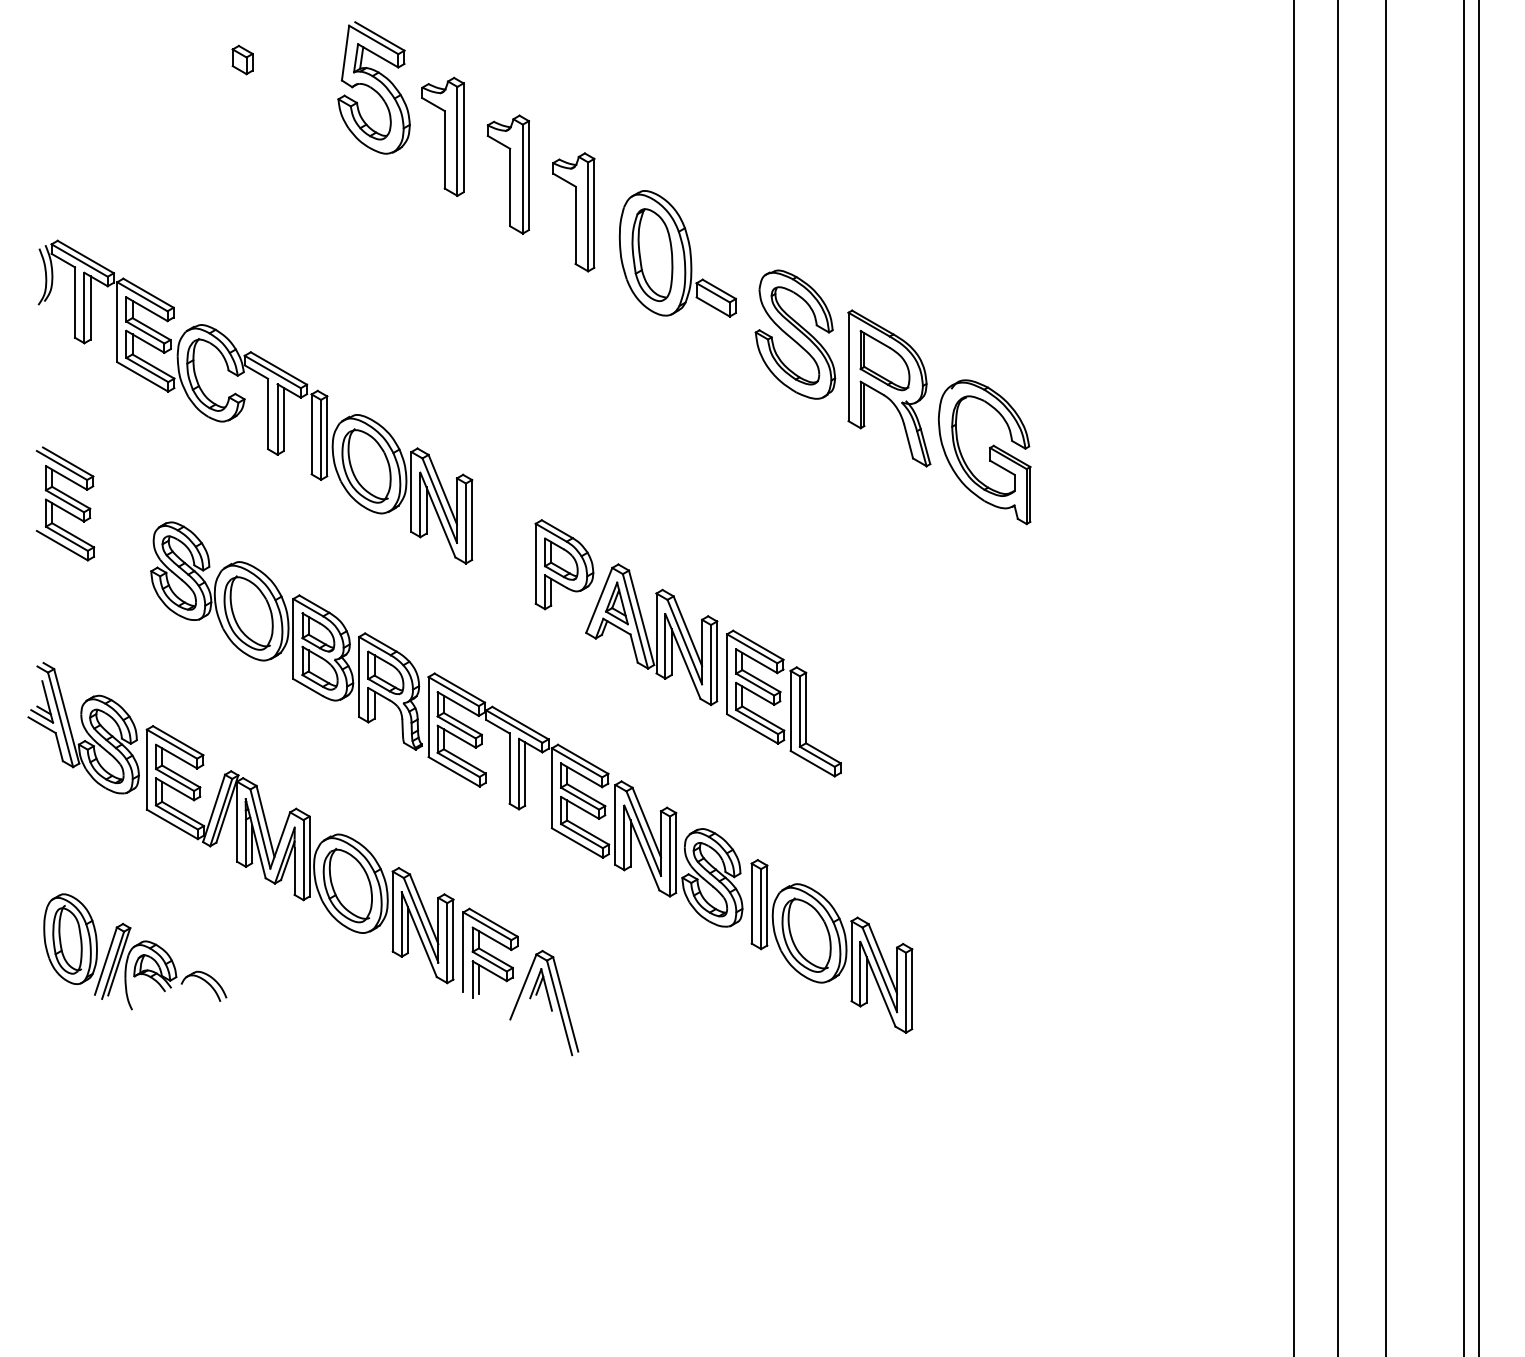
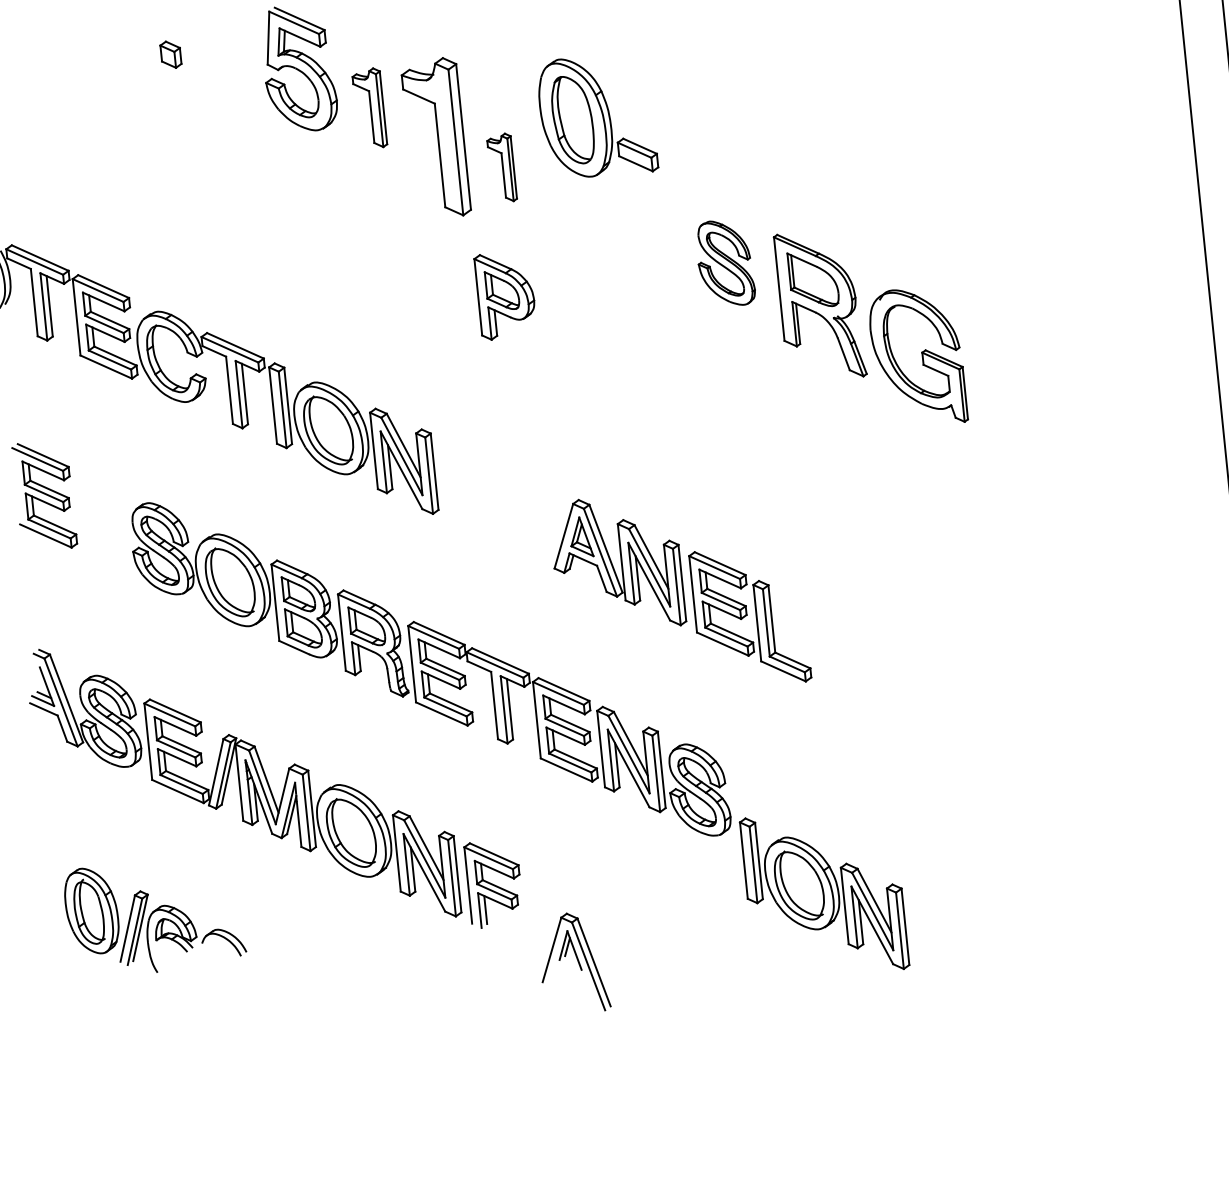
part: (442, 136) -> (369, 108), size x0.7
part: (507, 174) -> (434, 138), size x1.4
part: (573, 212) -> (501, 168), size x0.6
part: (677, 253) -> (596, 116), moved
part: (795, 334) -> (725, 263), size x0.7
part: (564, 564) -> (505, 295), moved
part: (831, 946) -> (824, 893), moved
part: (544, 1002) -> (573, 962), moved

